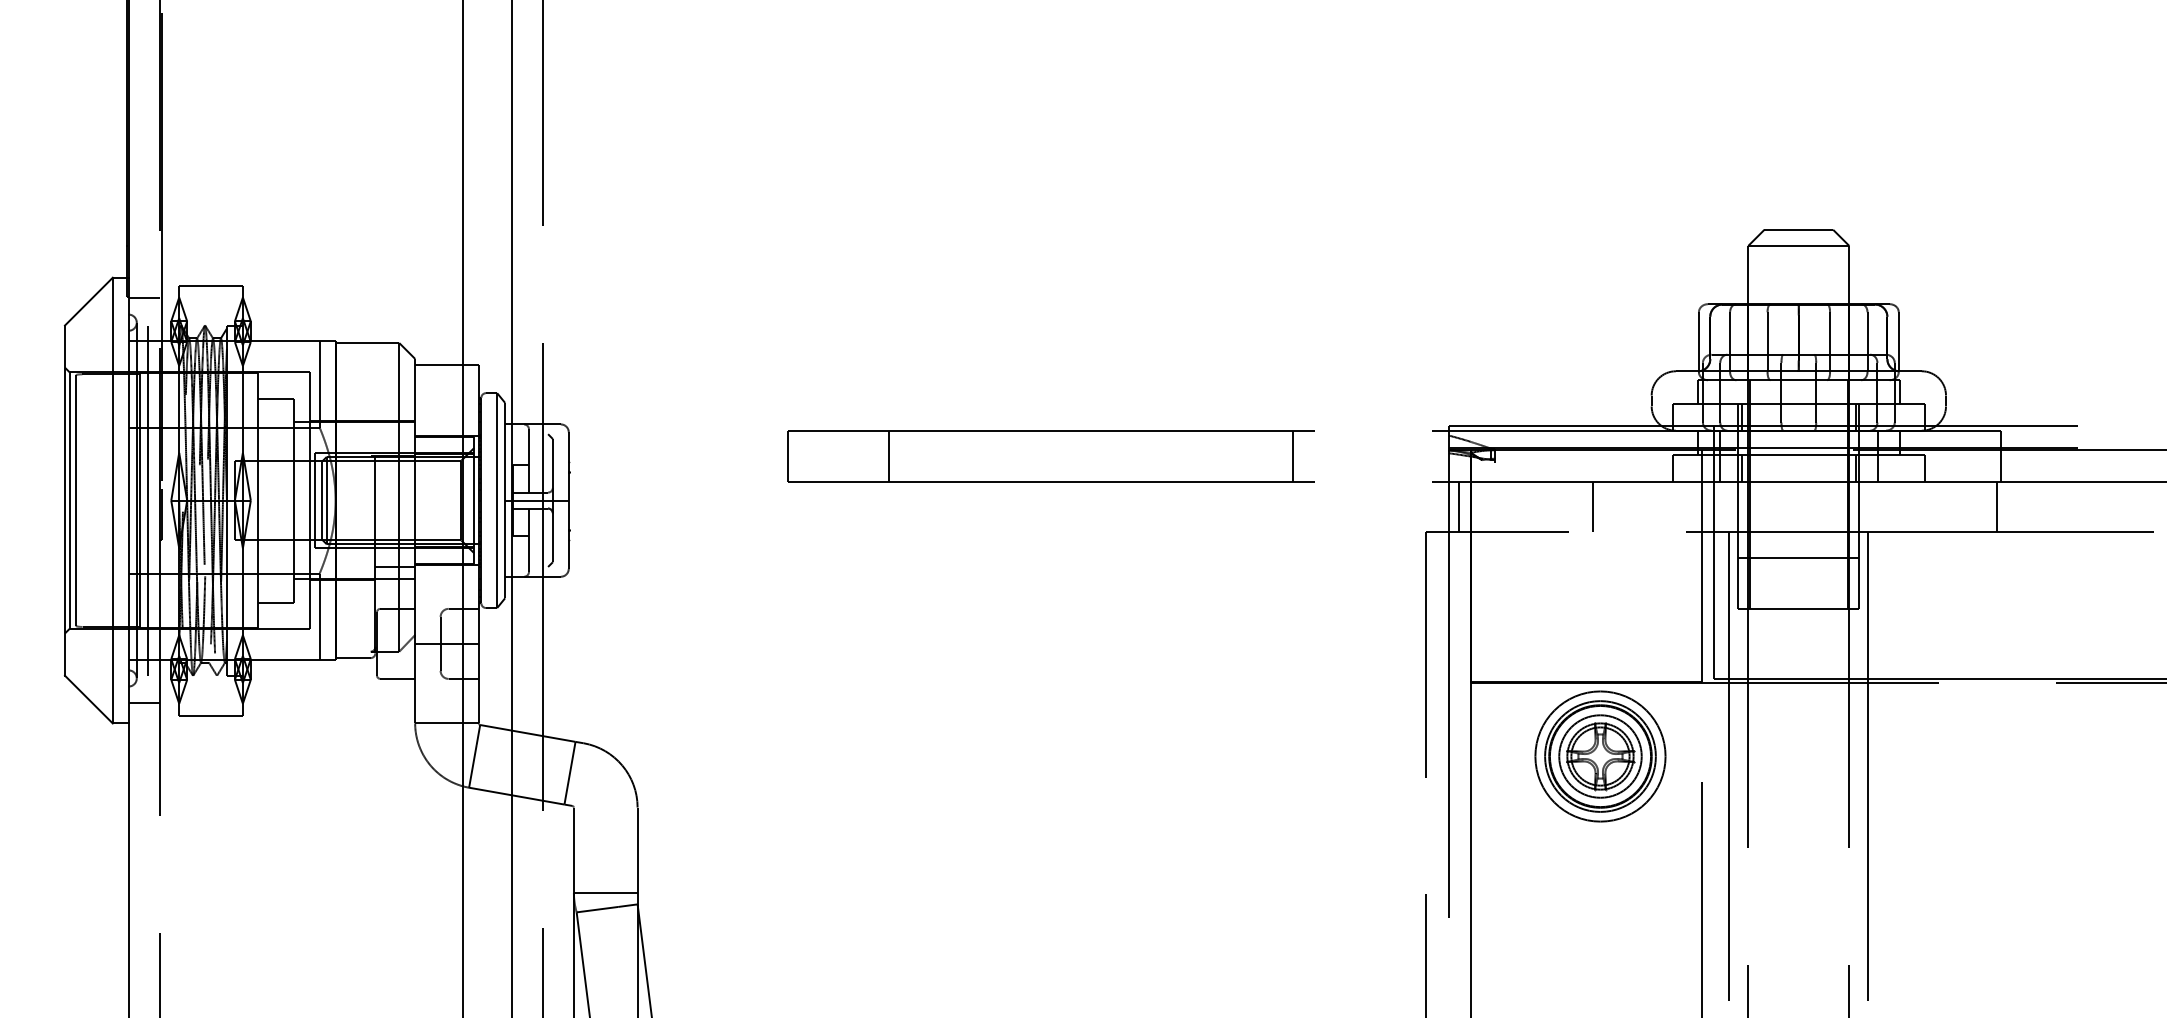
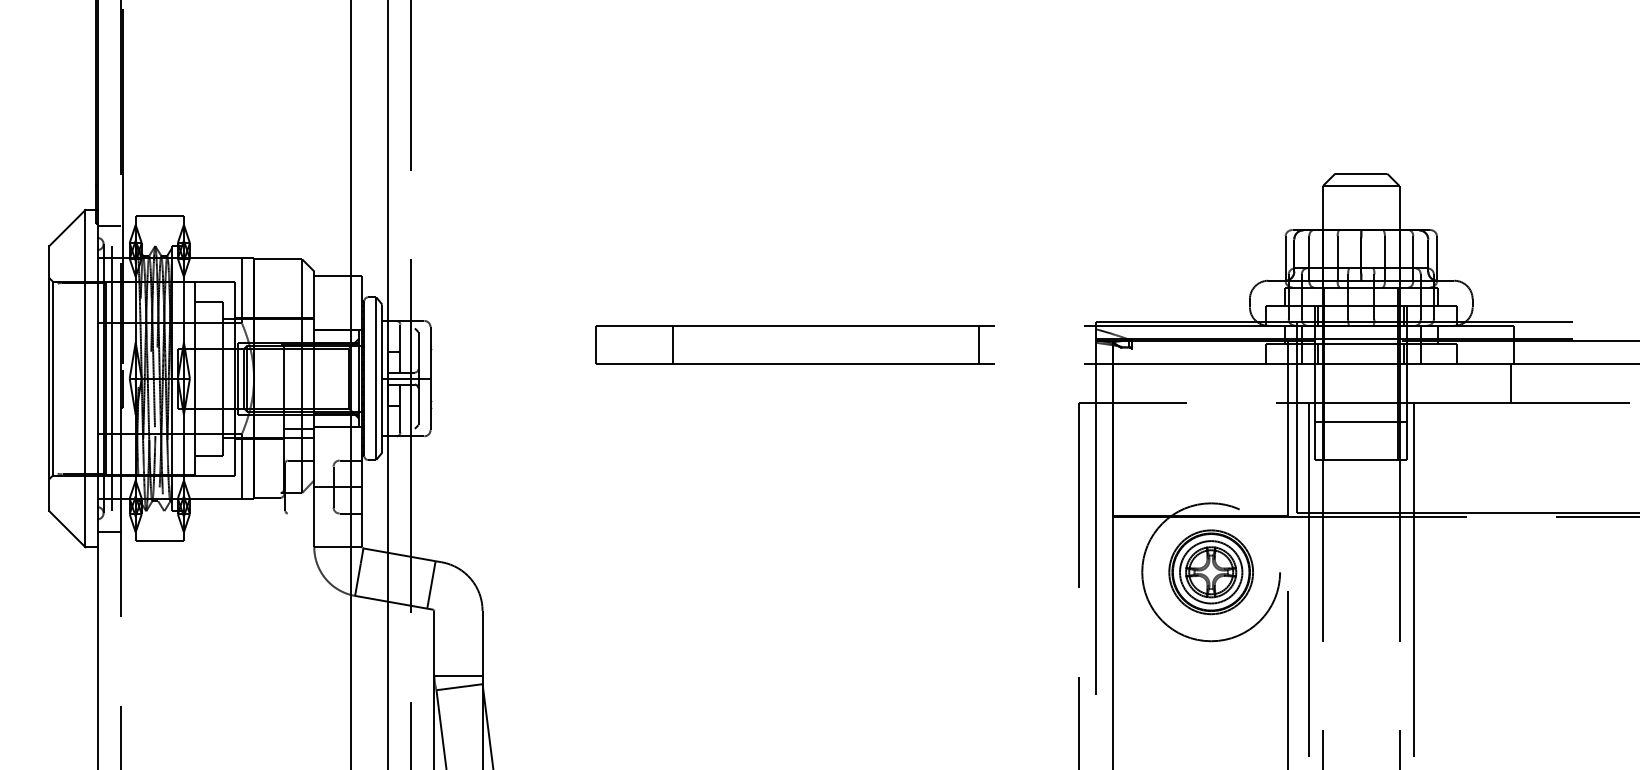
line: (76, 500) -> (58, 378), removed
line: (1459, 506) -> (1104, 383), removed
line: (1592, 506) -> (1205, 383), removed
line: (397, 678) -> (300, 513), removed
circle: (1600, 756) -> (1211, 572), size x1.4

